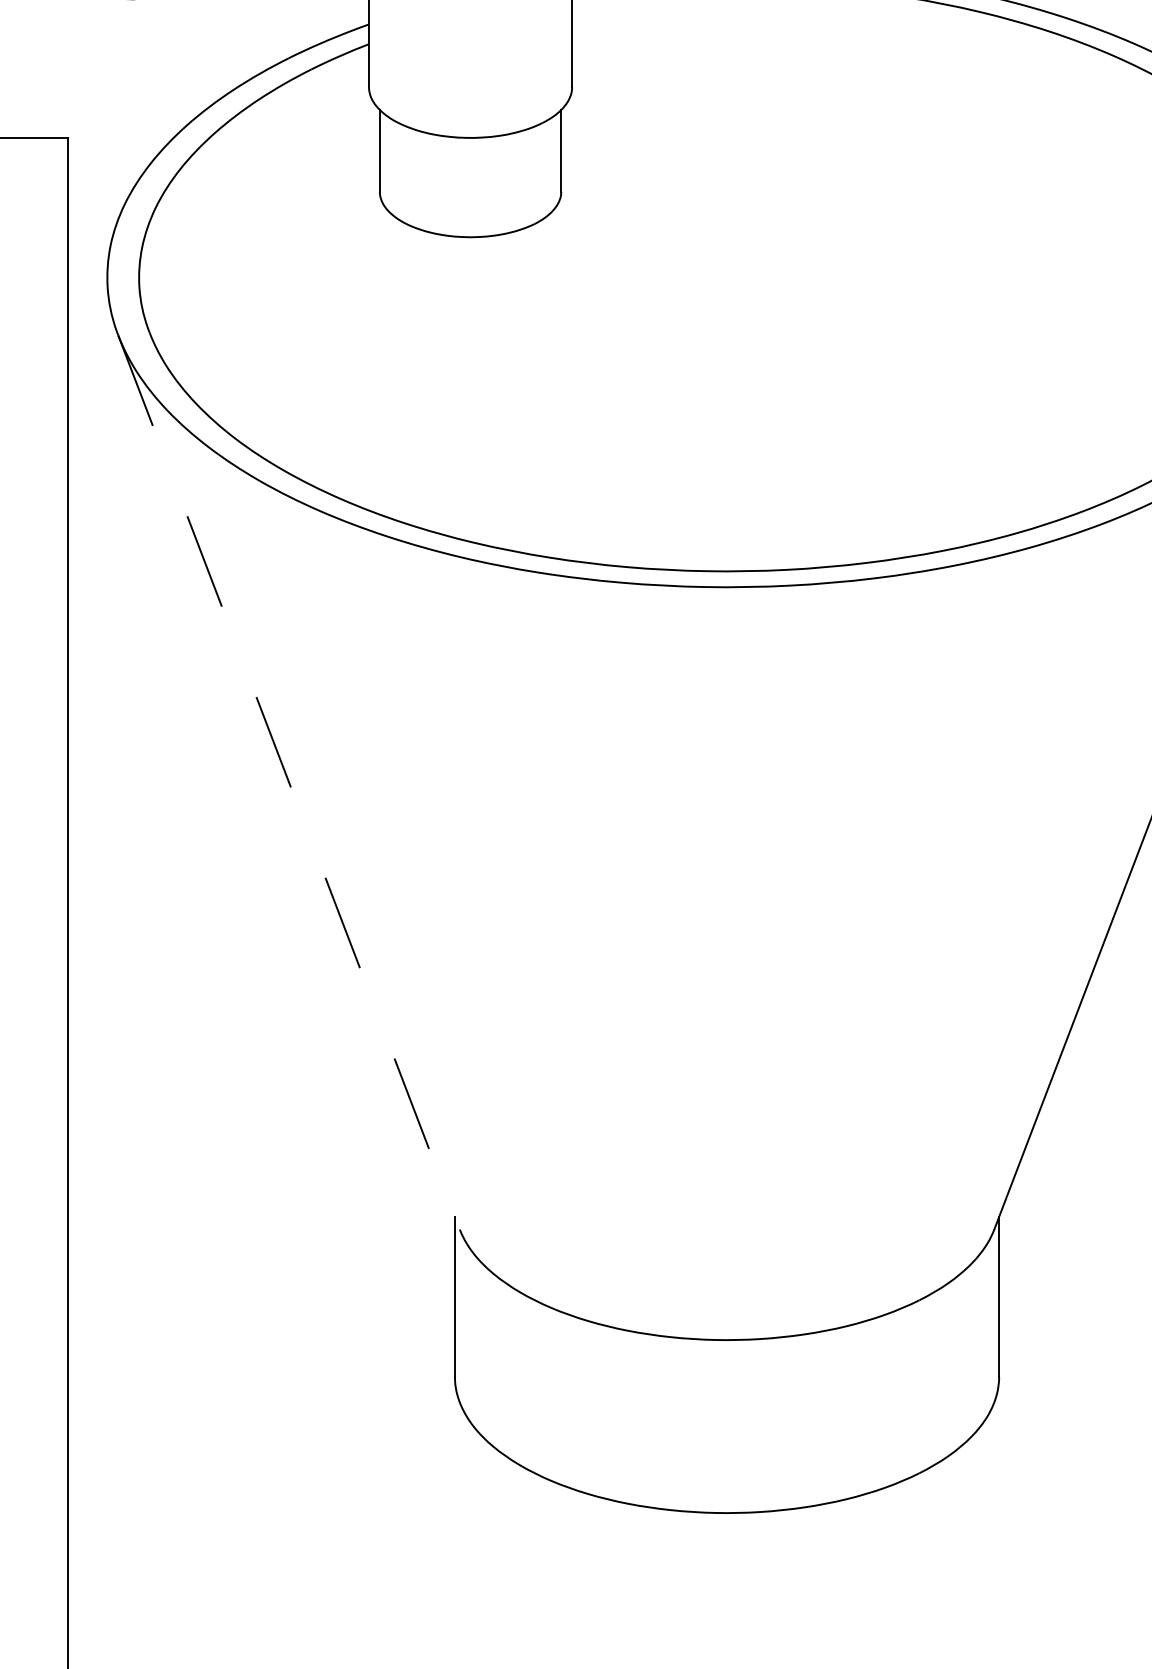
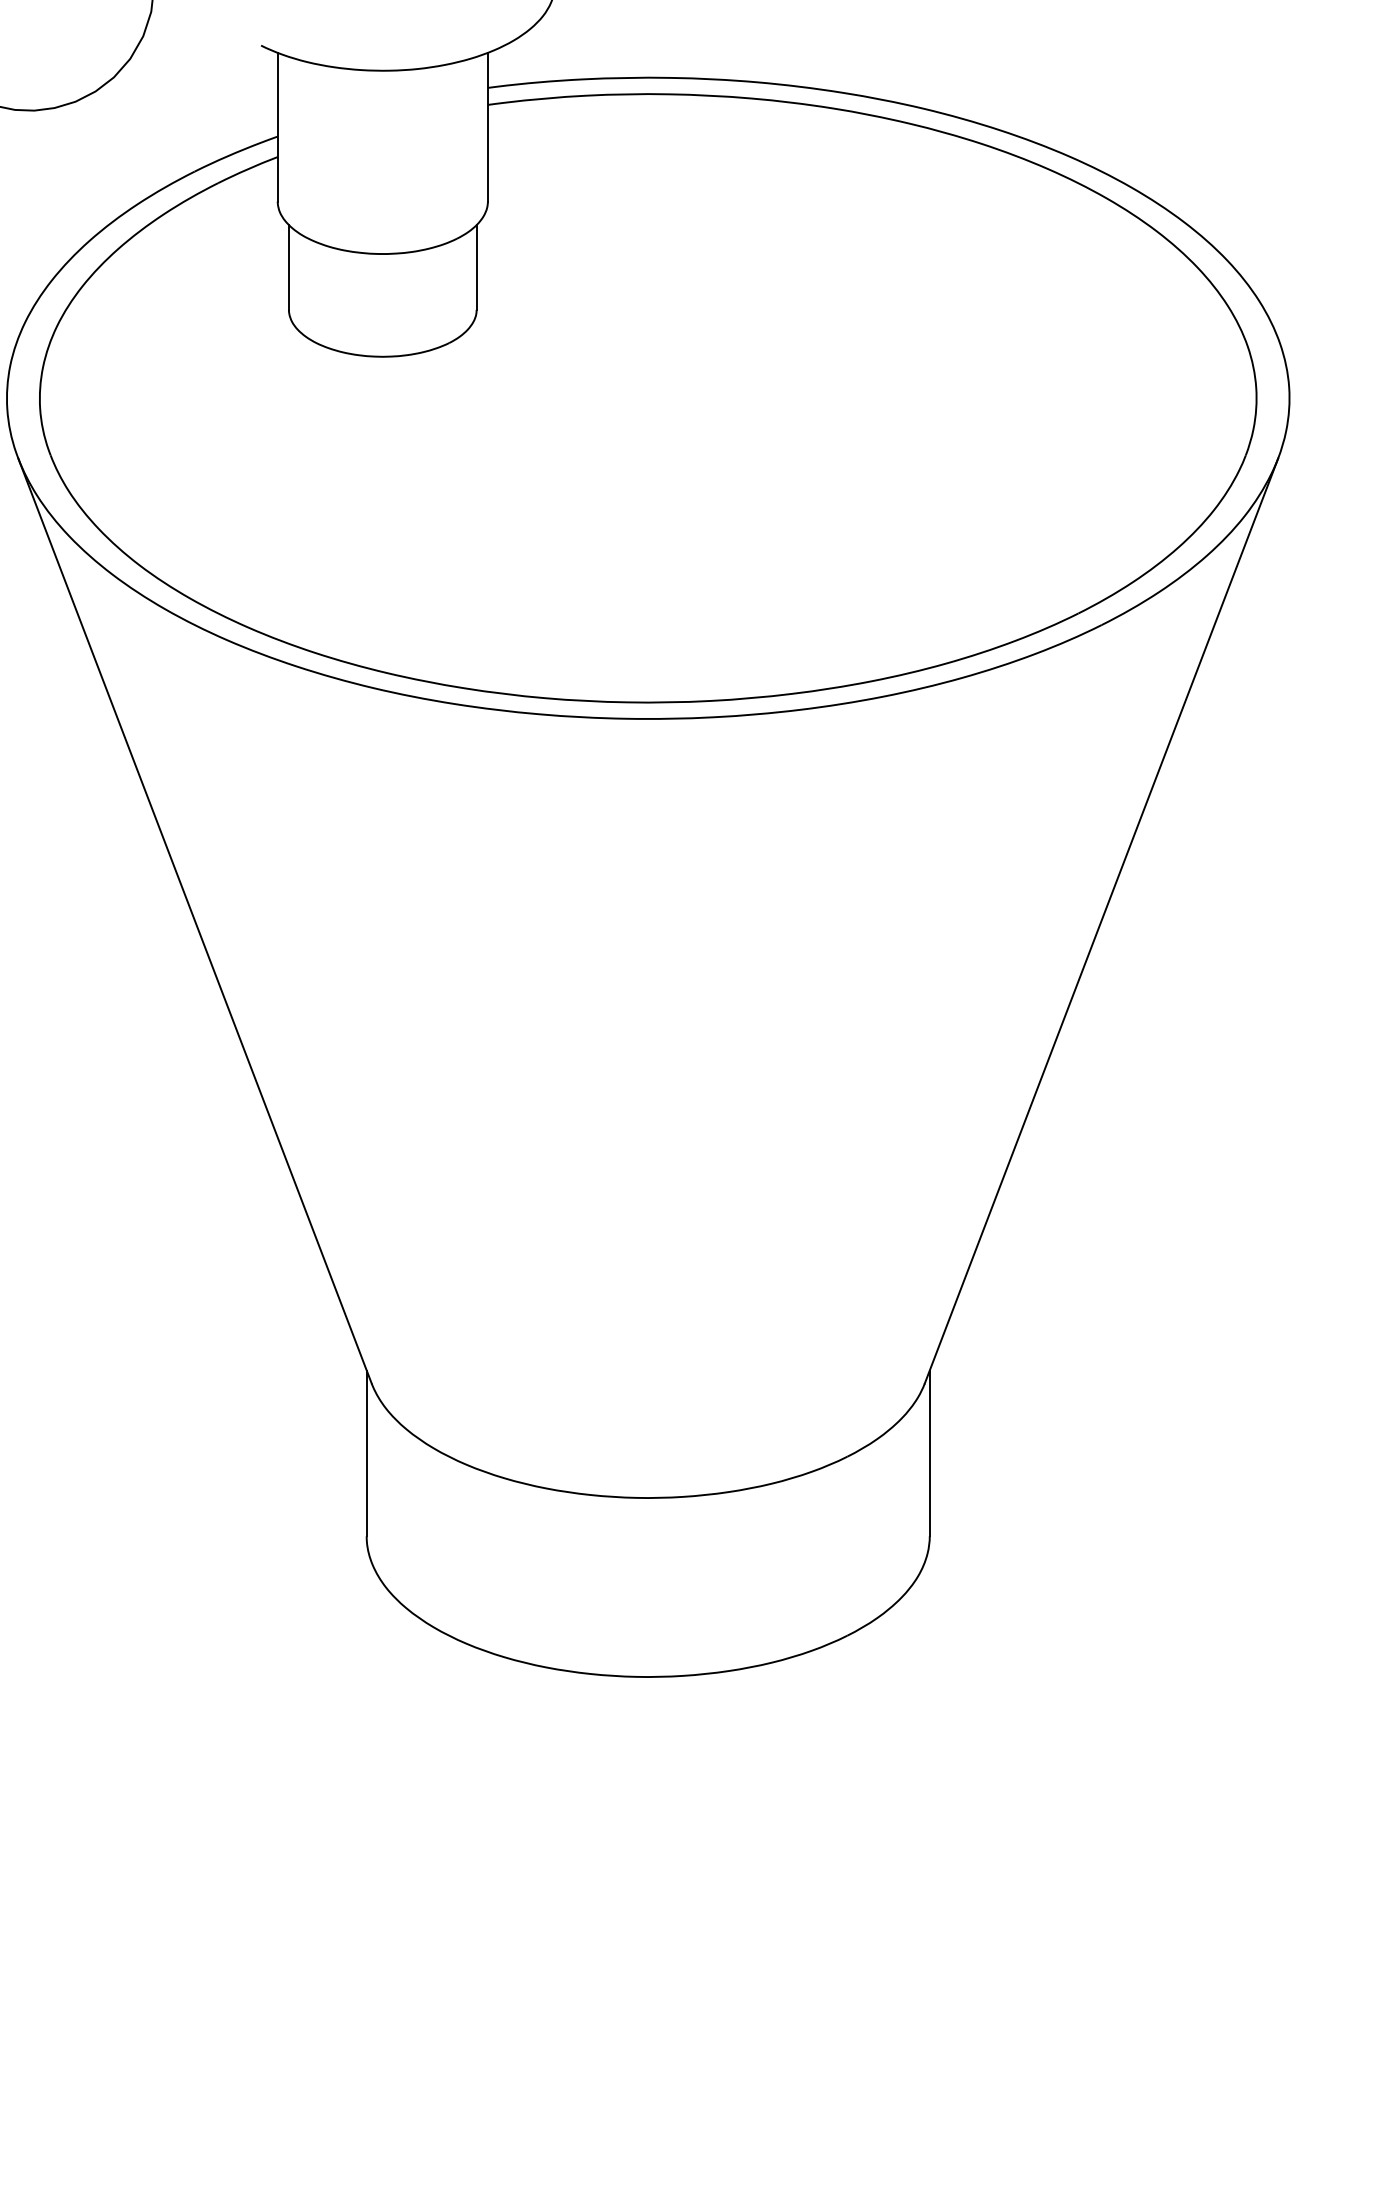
line: (289, 782) -> (195, 921), dashed -> solid

